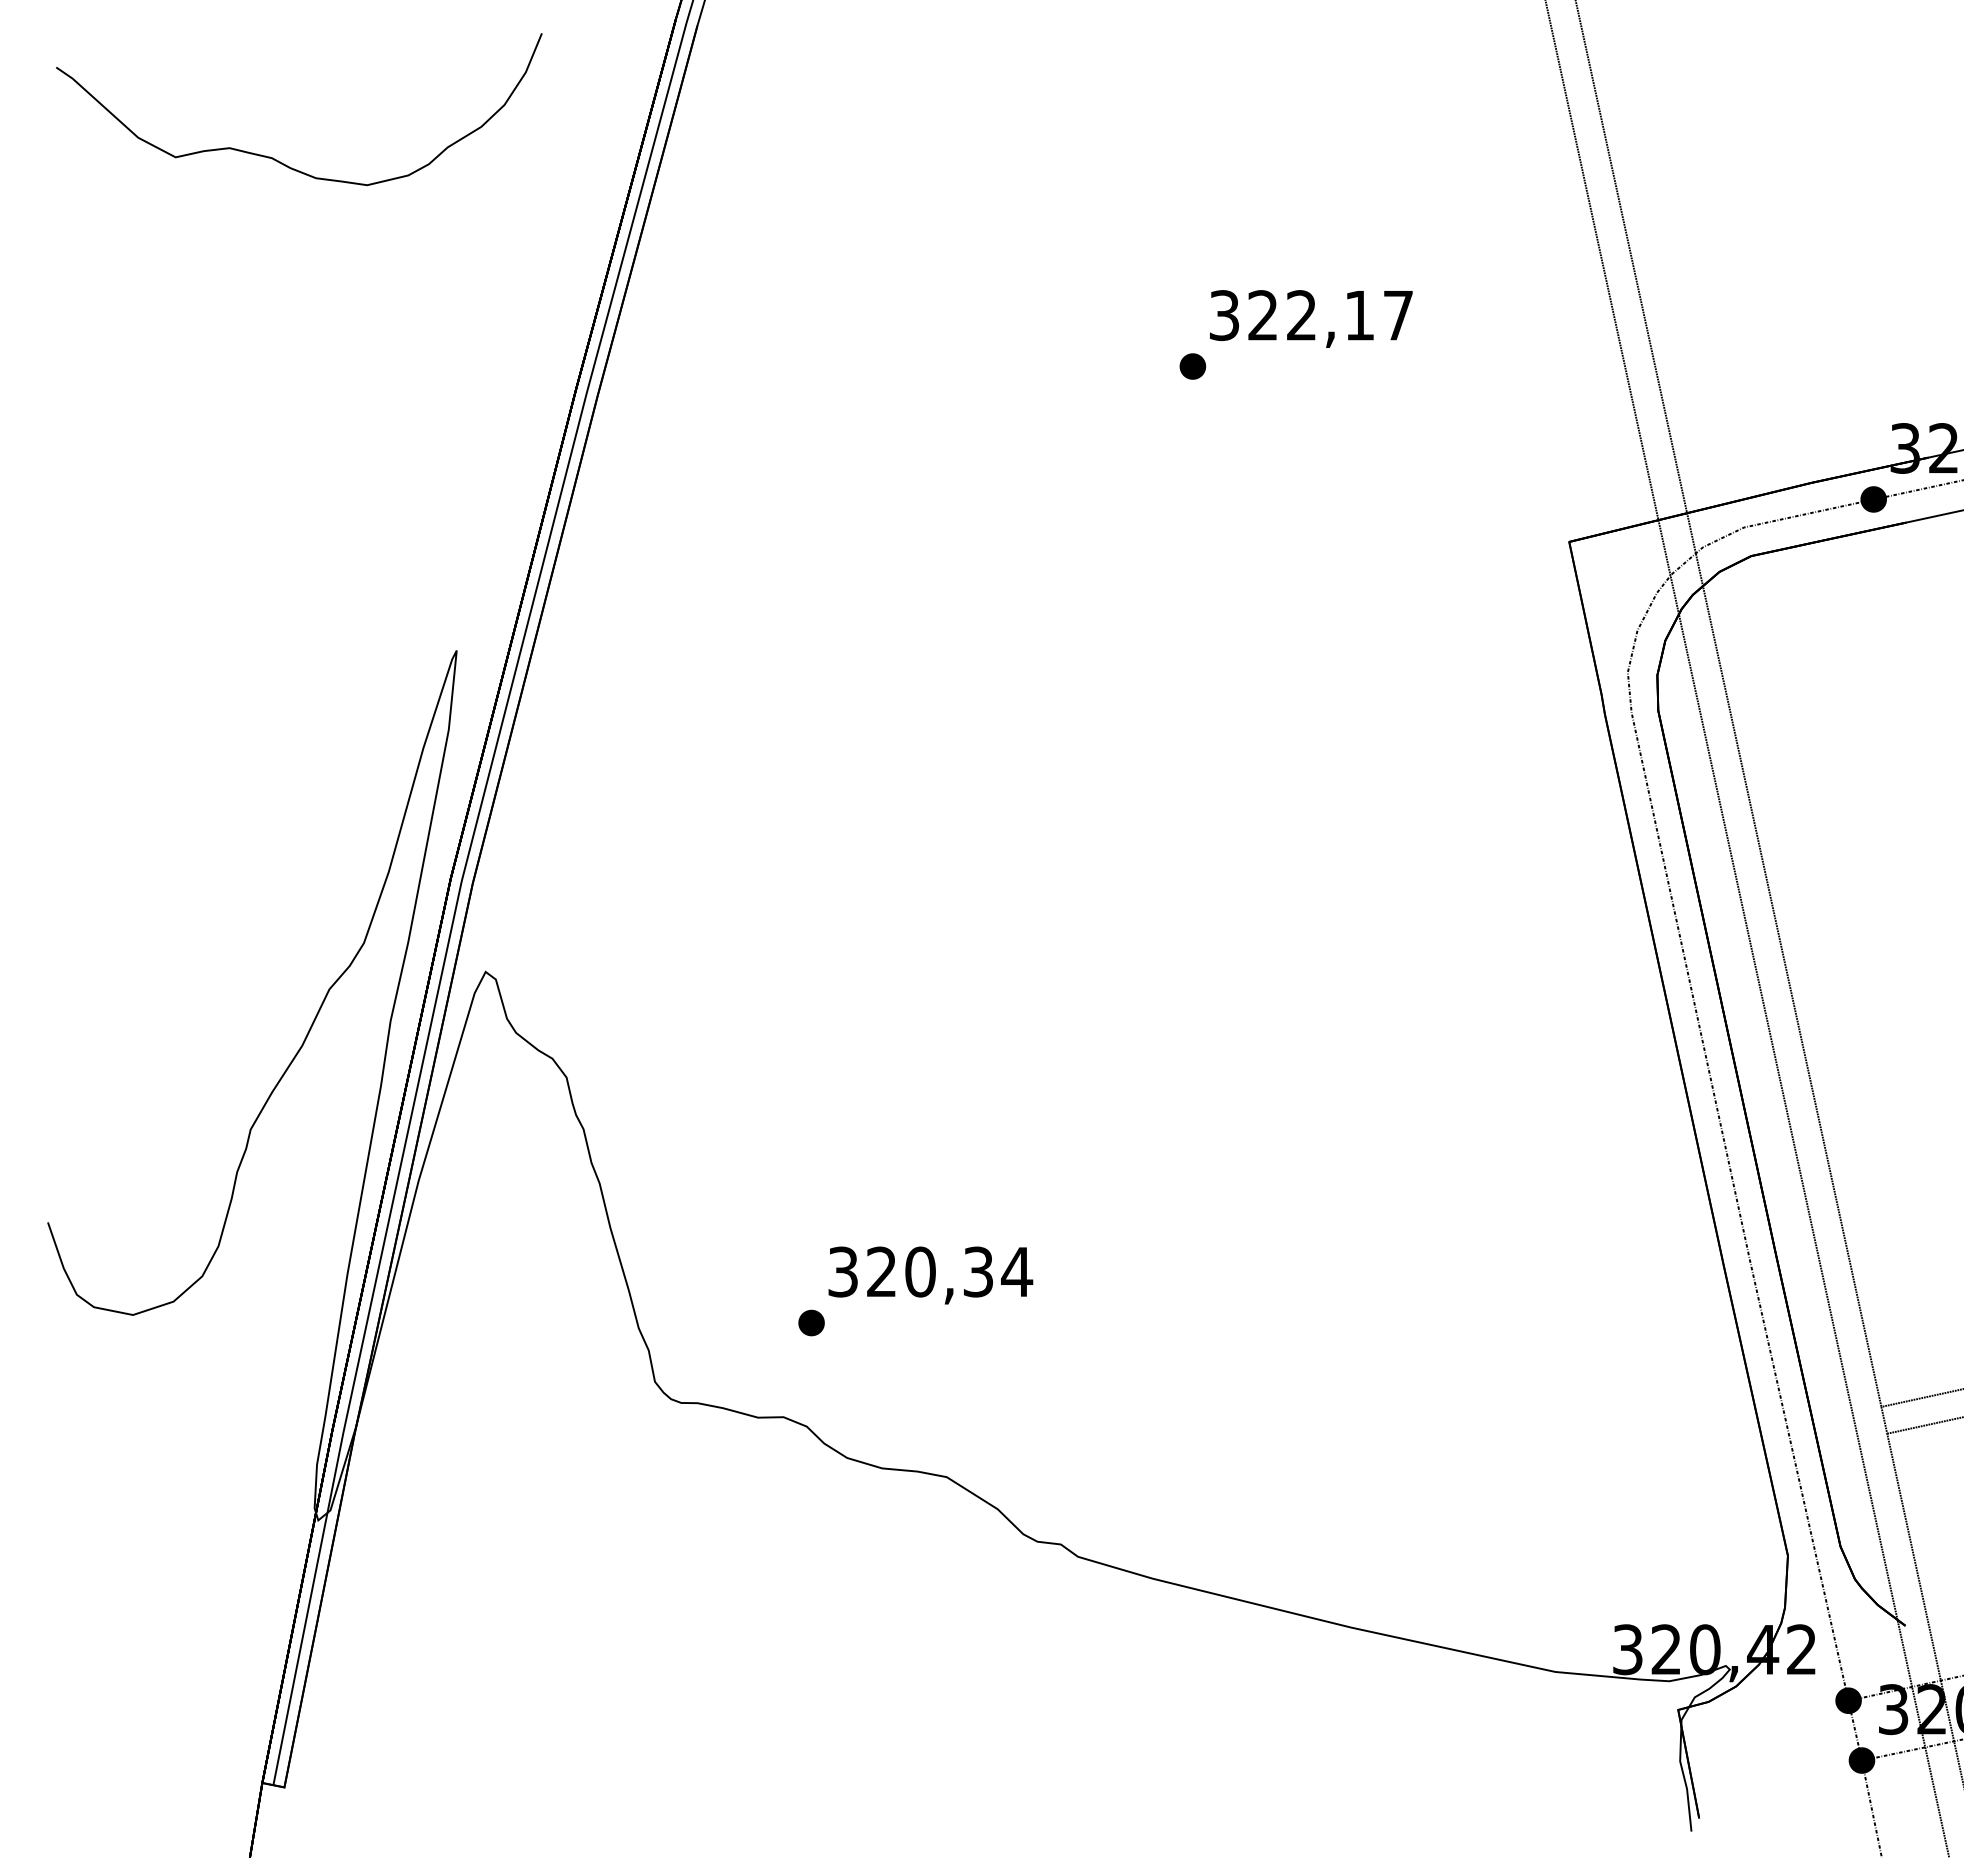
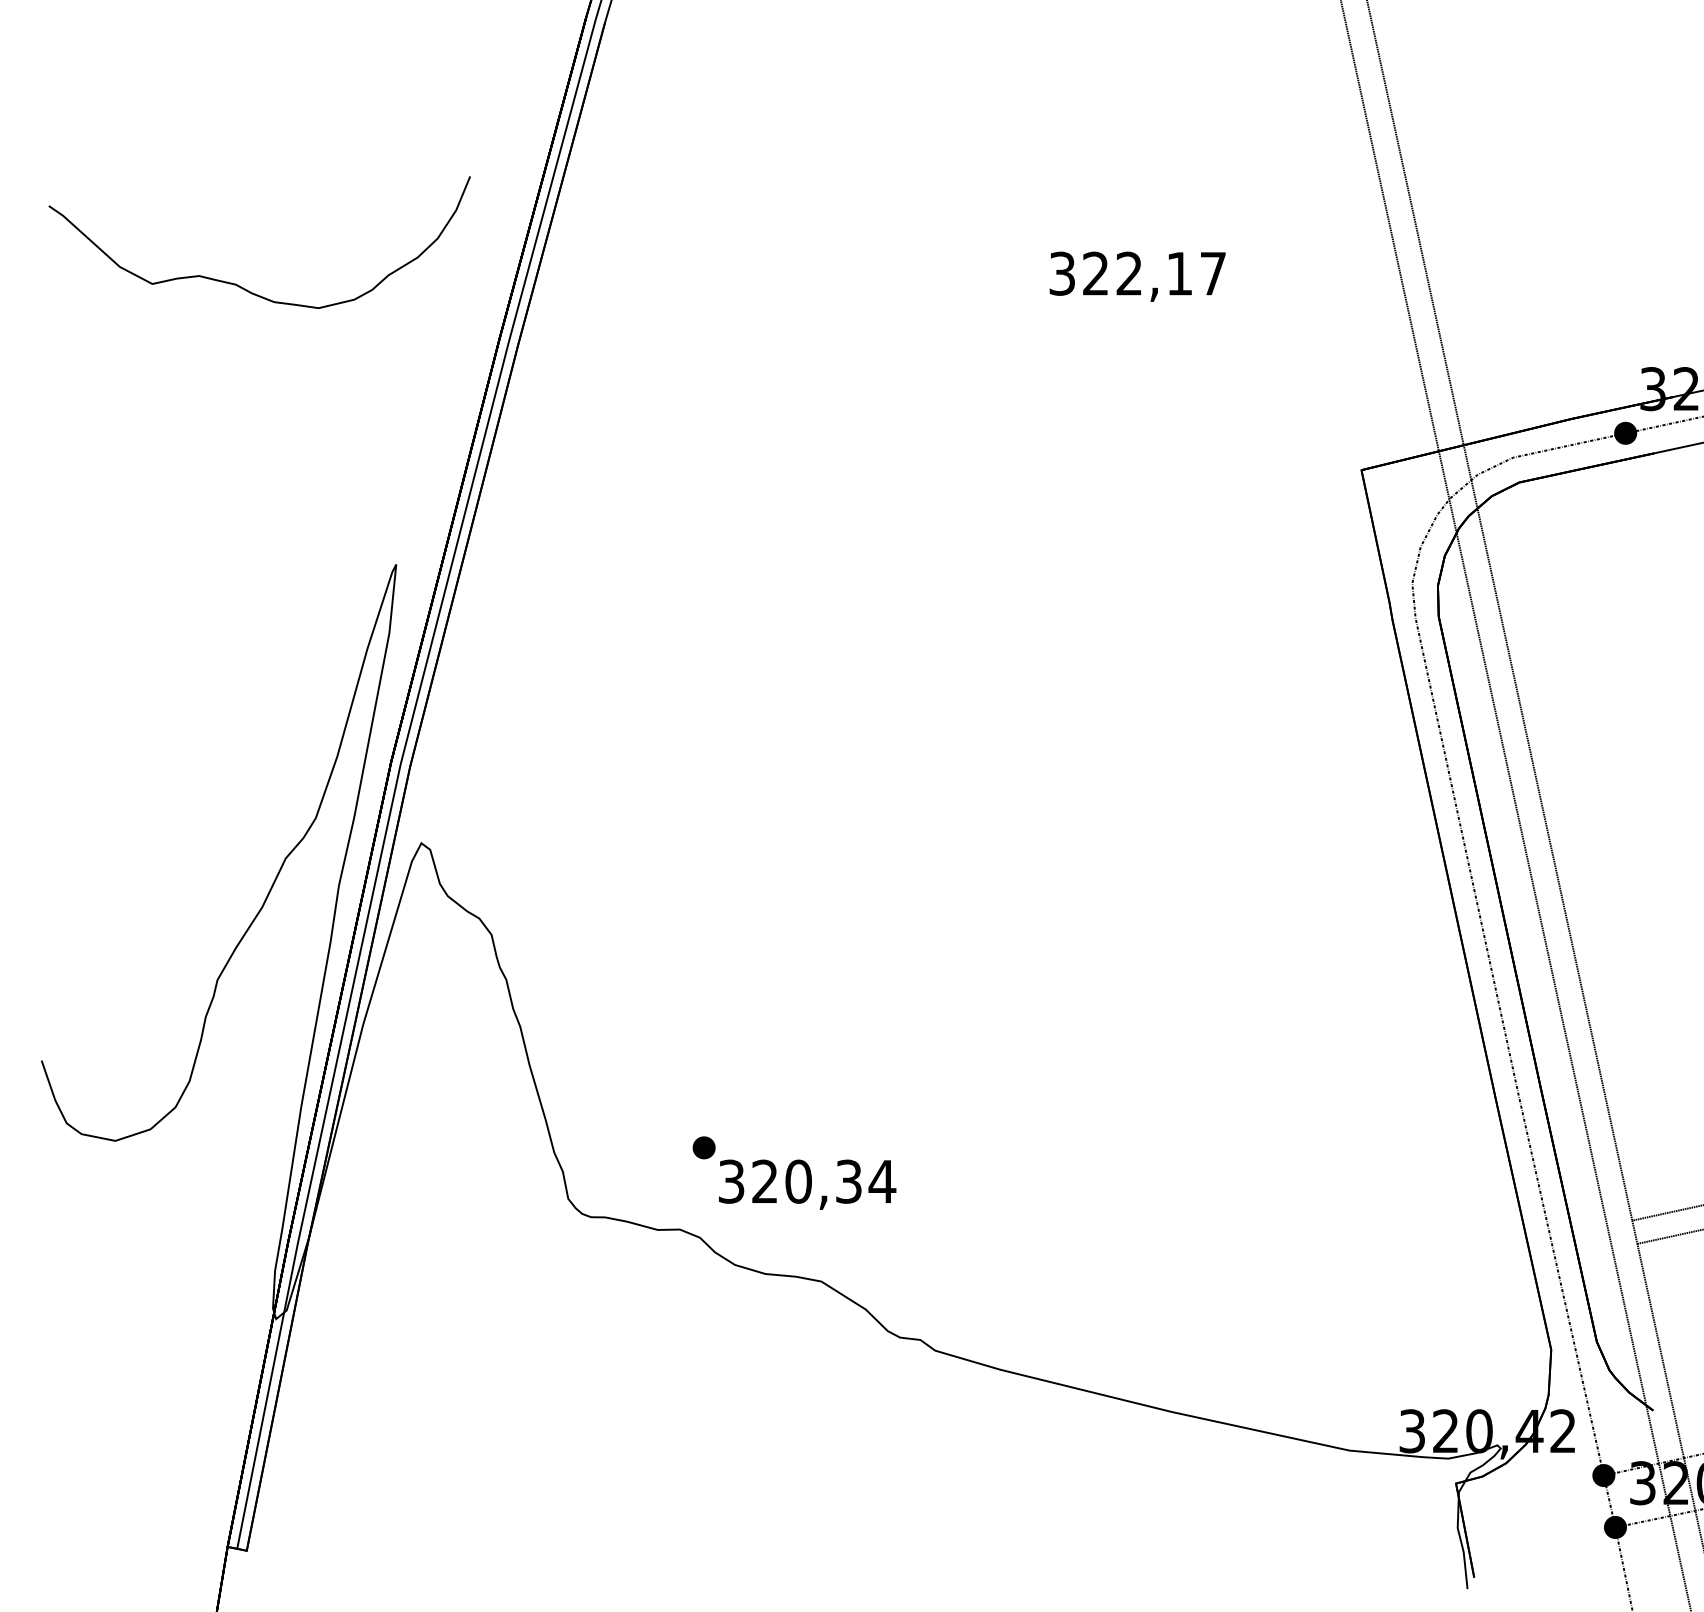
part: (274, 158) -> (238, 285), moved
part: (1192, 366) -> (1034, 317), removed
text: (930, 1275) -> (807, 1184), moved

